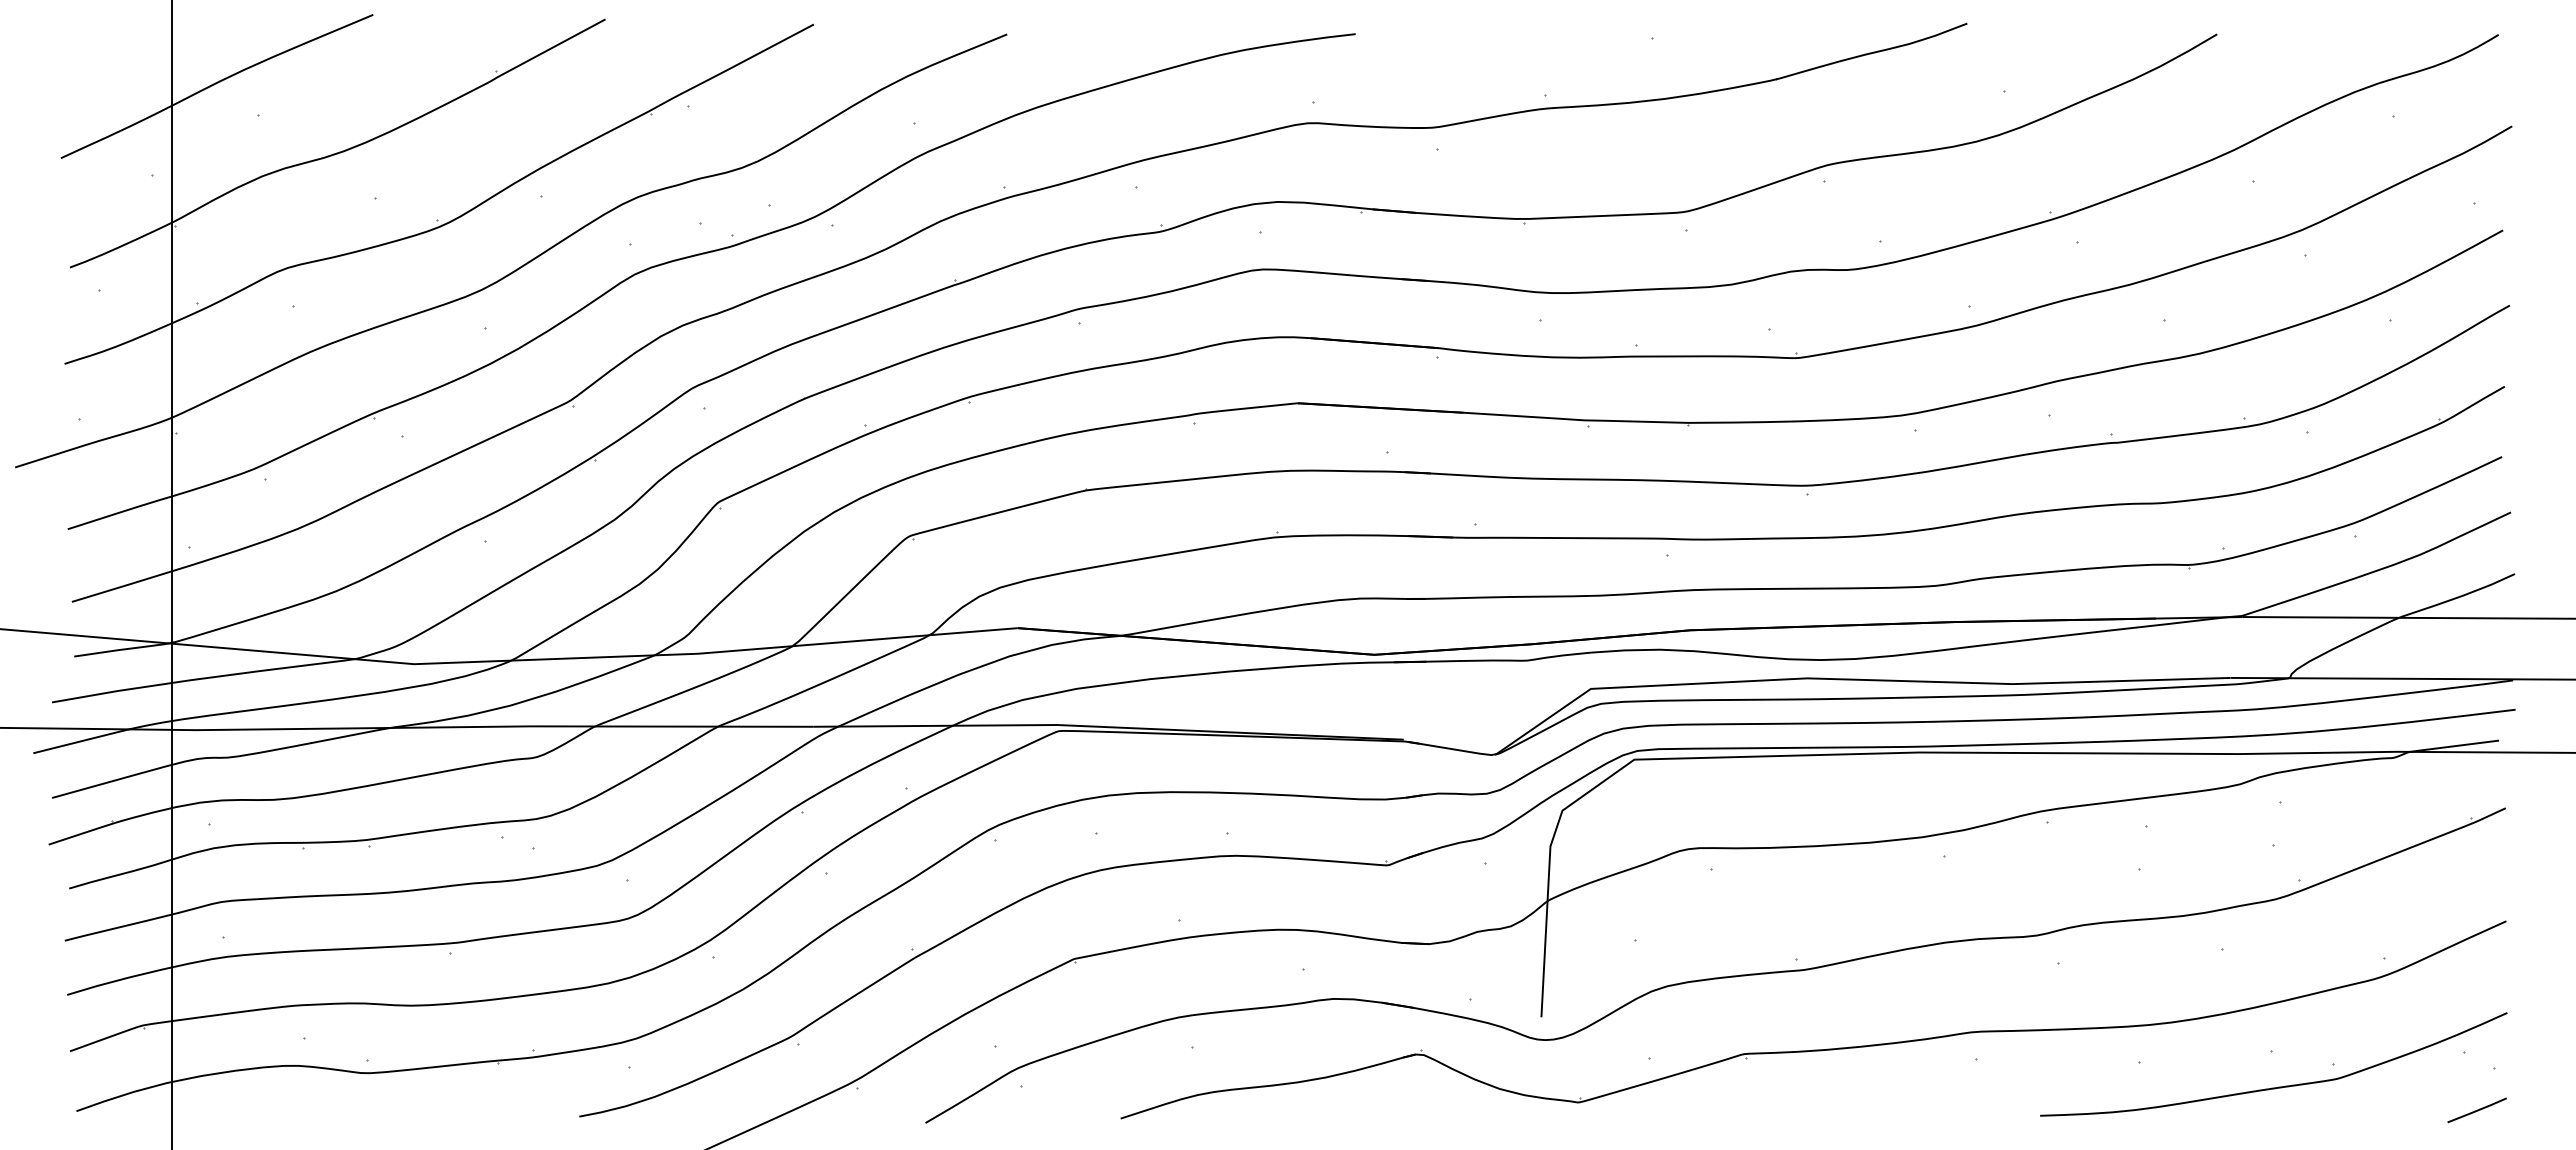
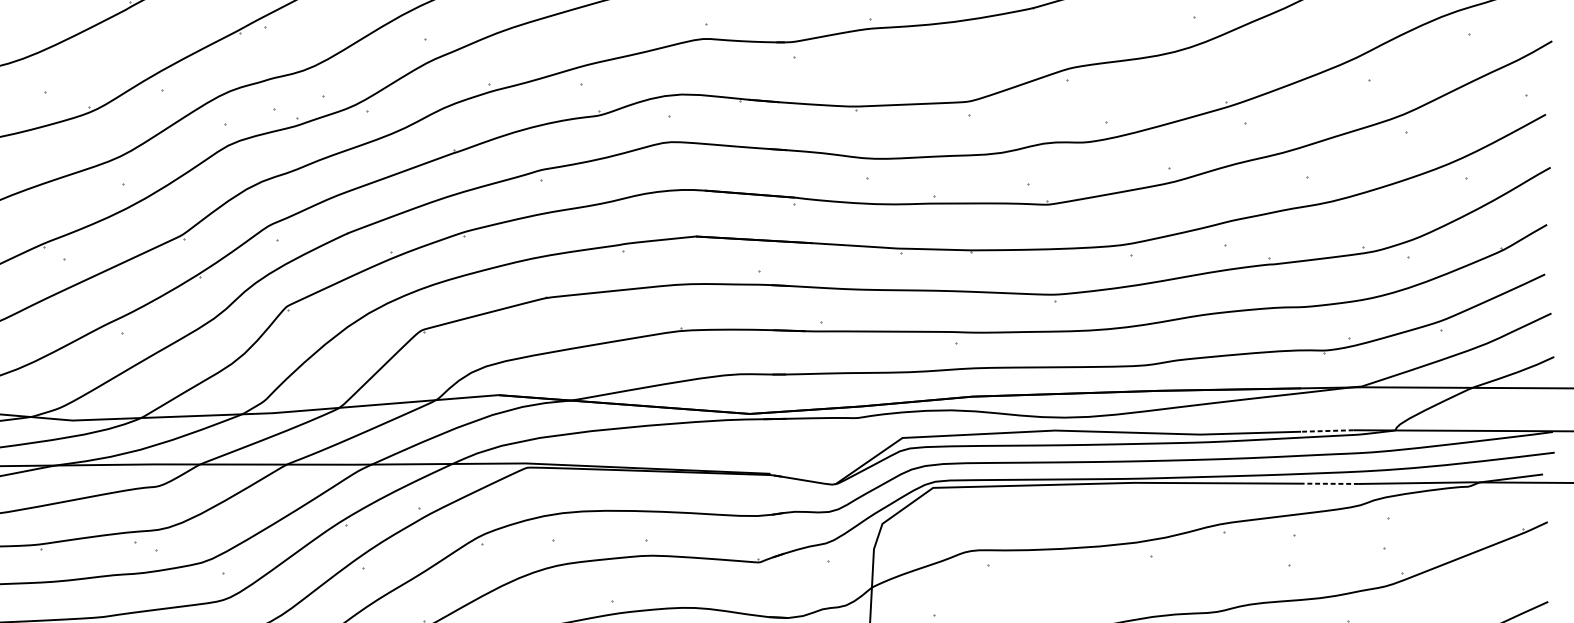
line: (2192, 679) -> (1326, 431), solid -> dashed
line: (2196, 753) -> (1329, 483), solid -> dashed

